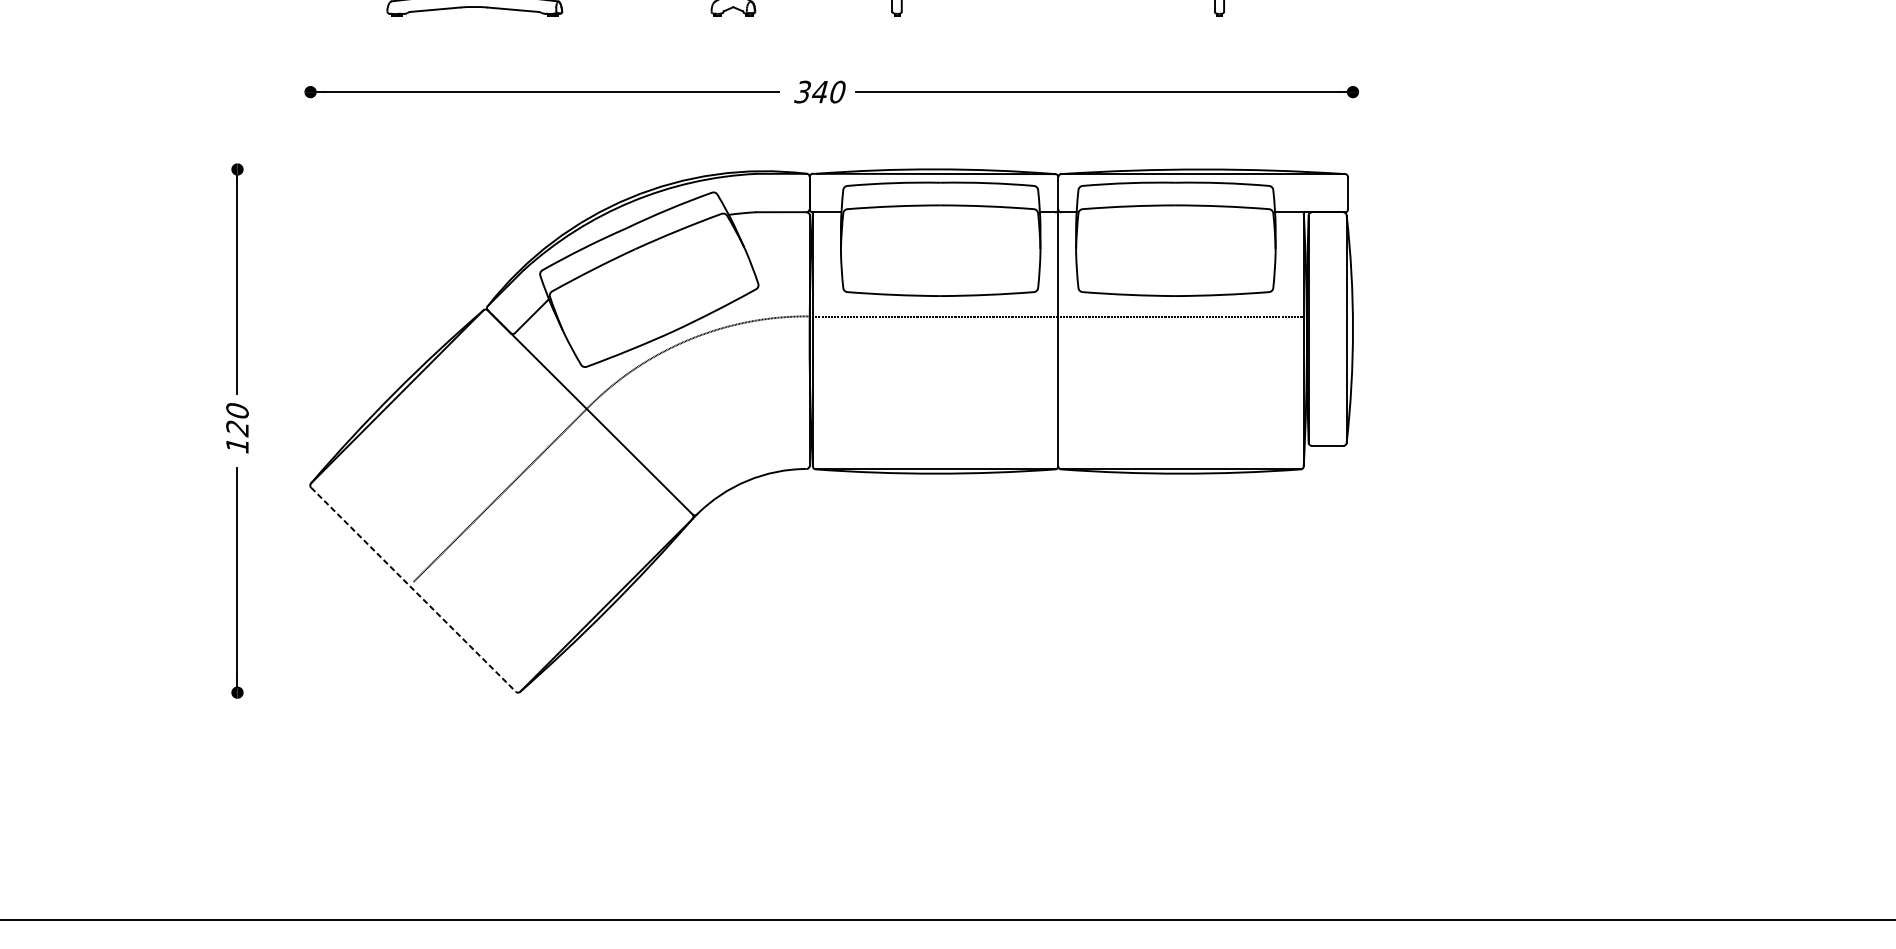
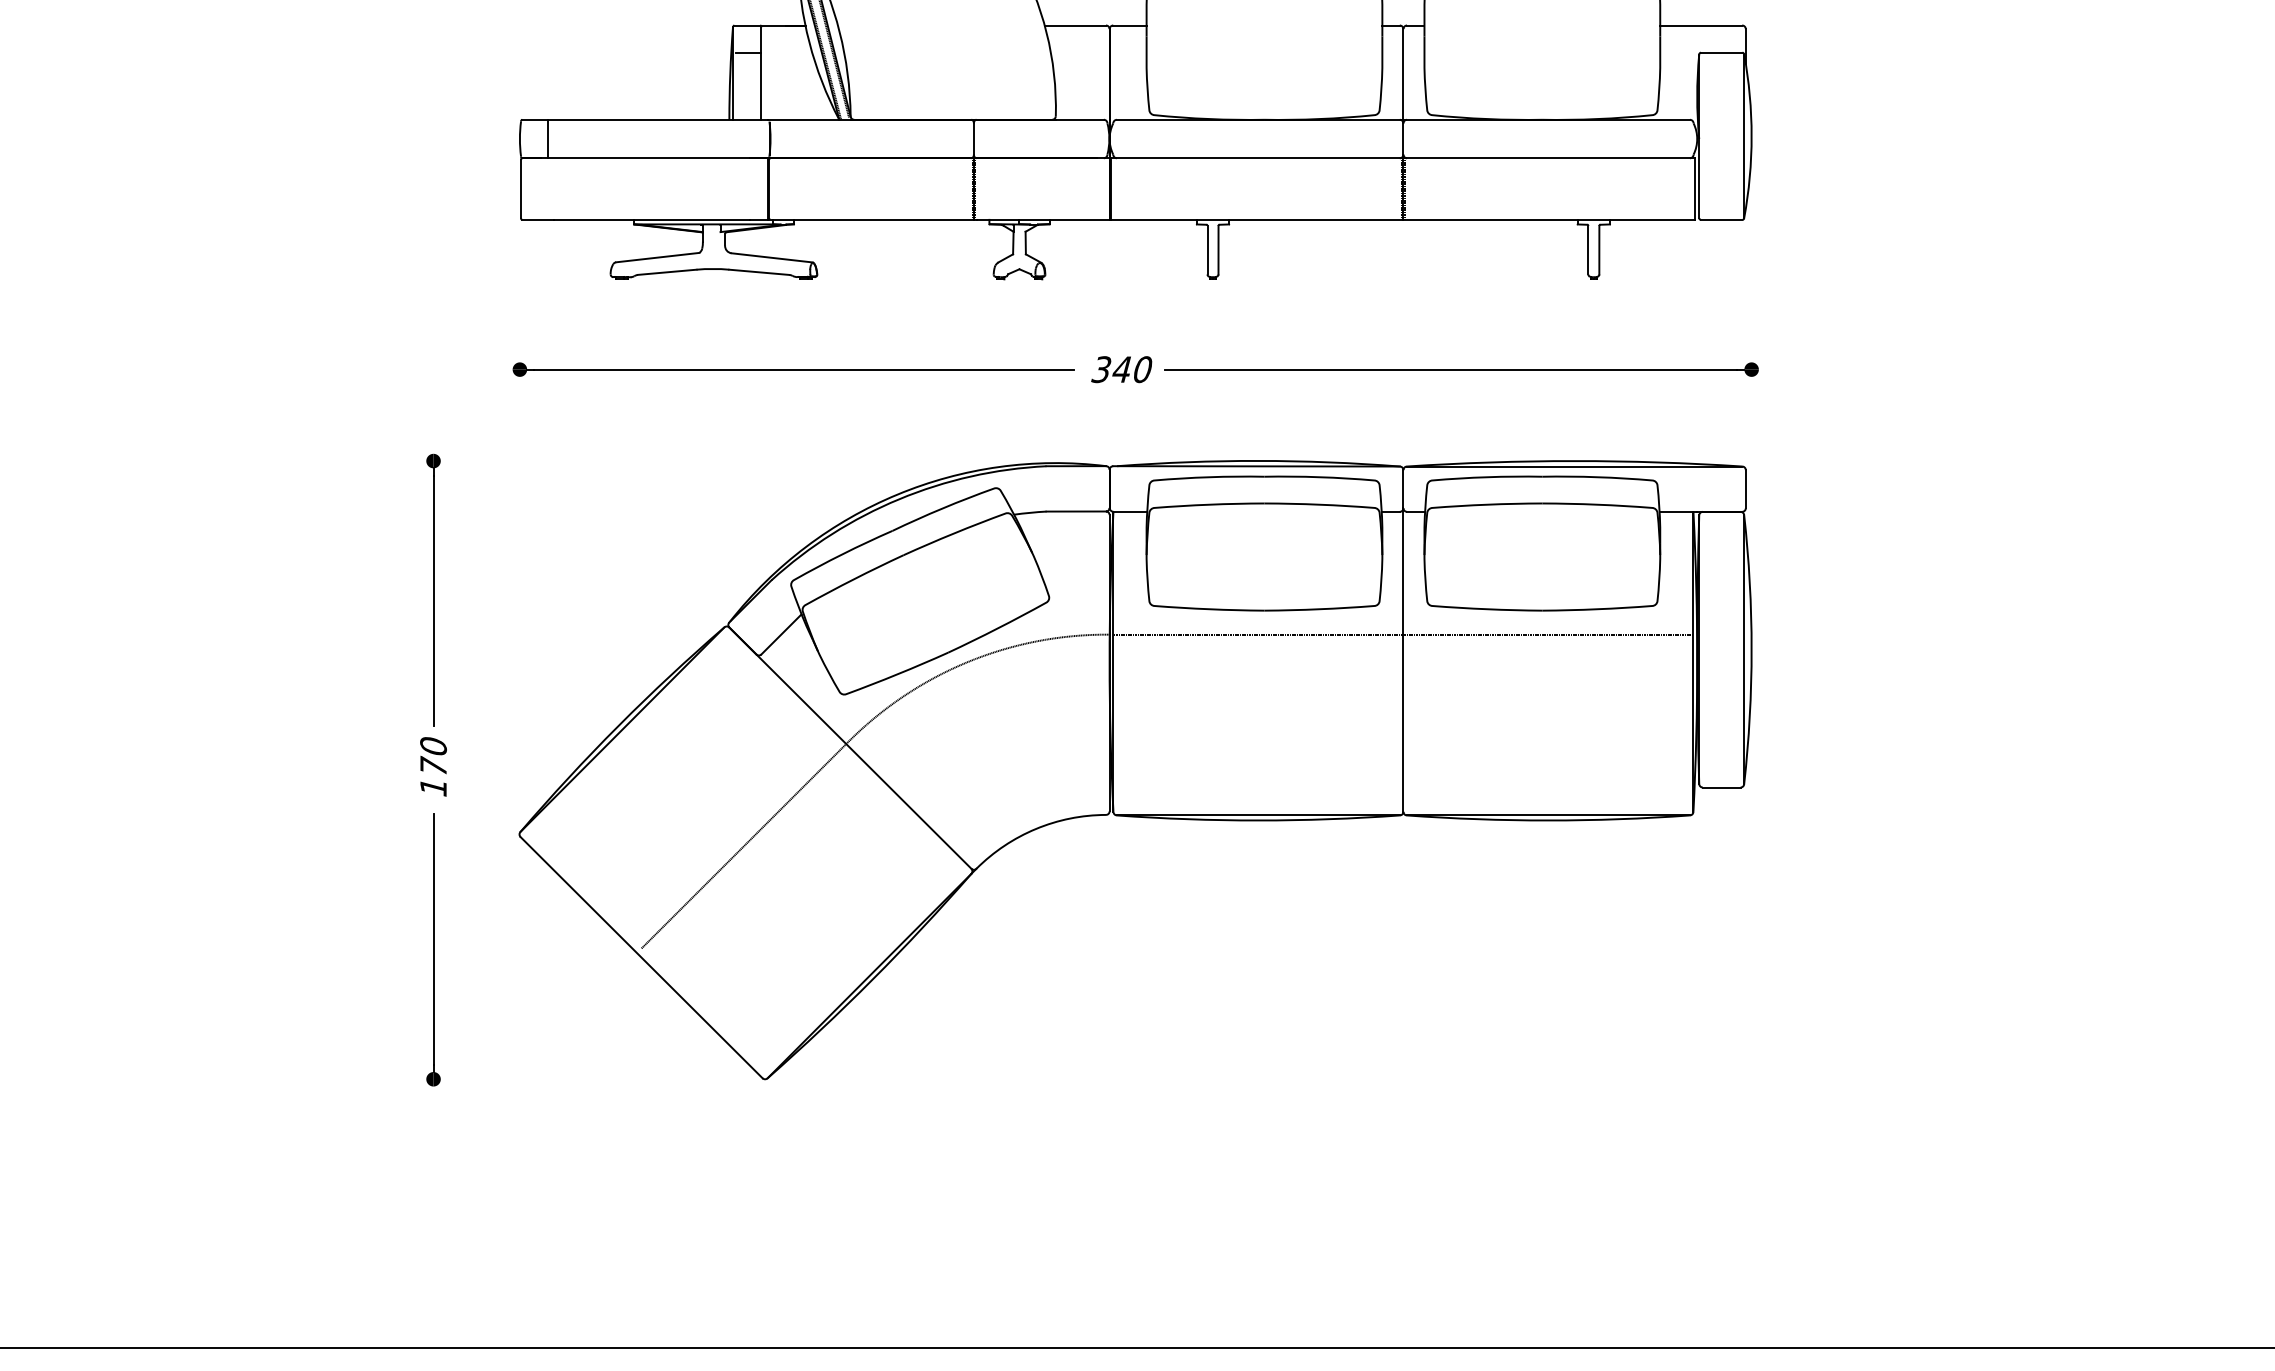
text: (237, 427) -> (433, 766), 120 -> 170
line: (413, 589) -> (641, 957), dashed -> solid

